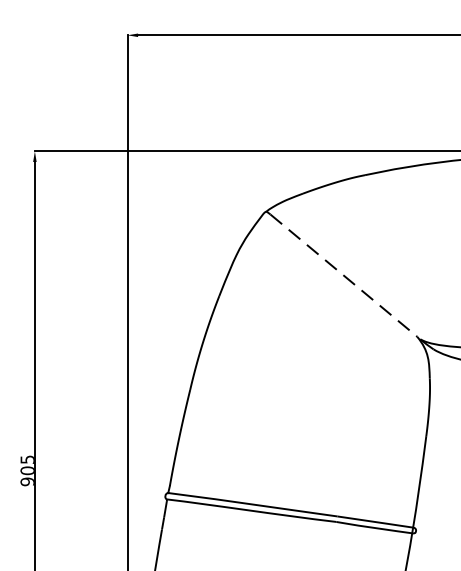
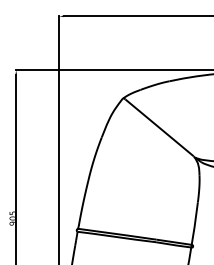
line: (343, 276) -> (159, 128), dashed -> solid

